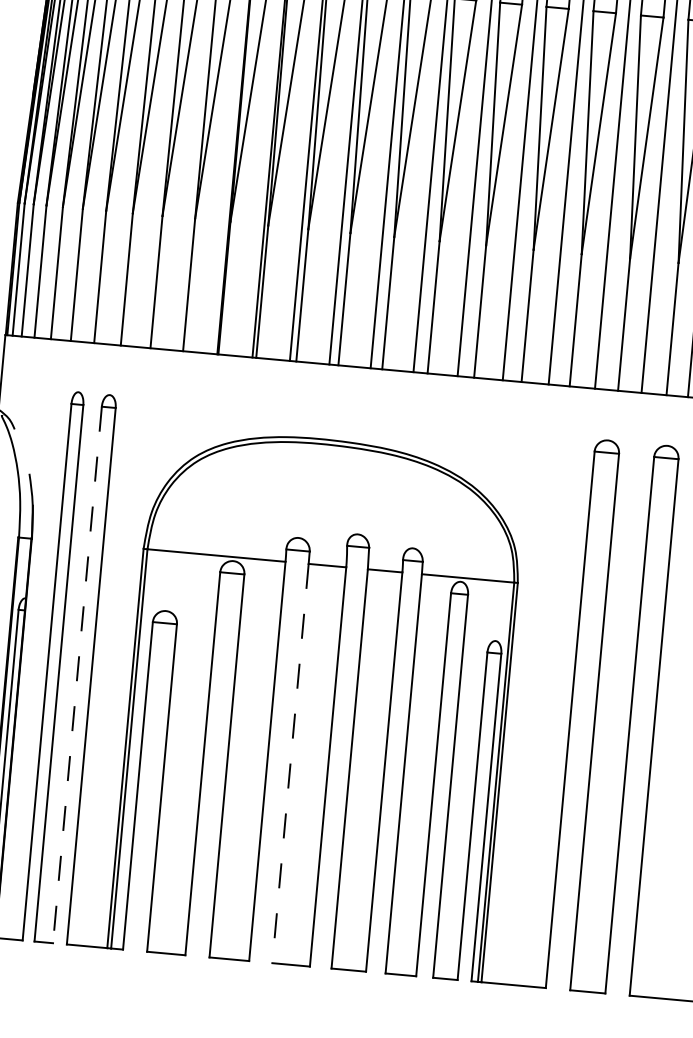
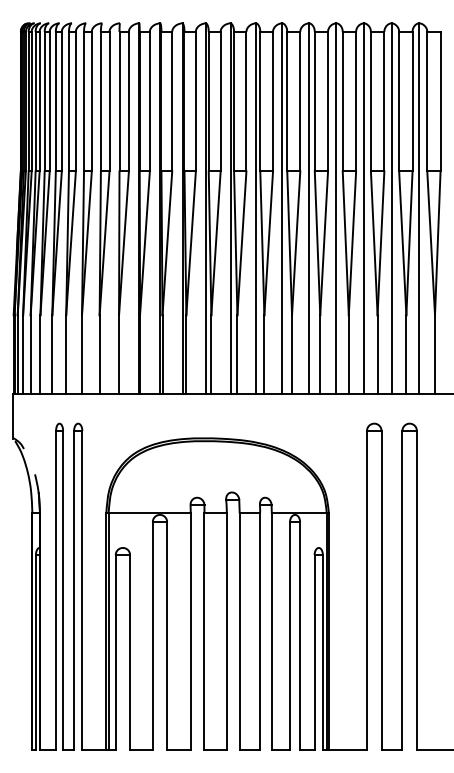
line: (78, 675) -> (74, 590), dashed -> solid
line: (290, 764) -> (204, 631), dashed -> solid

